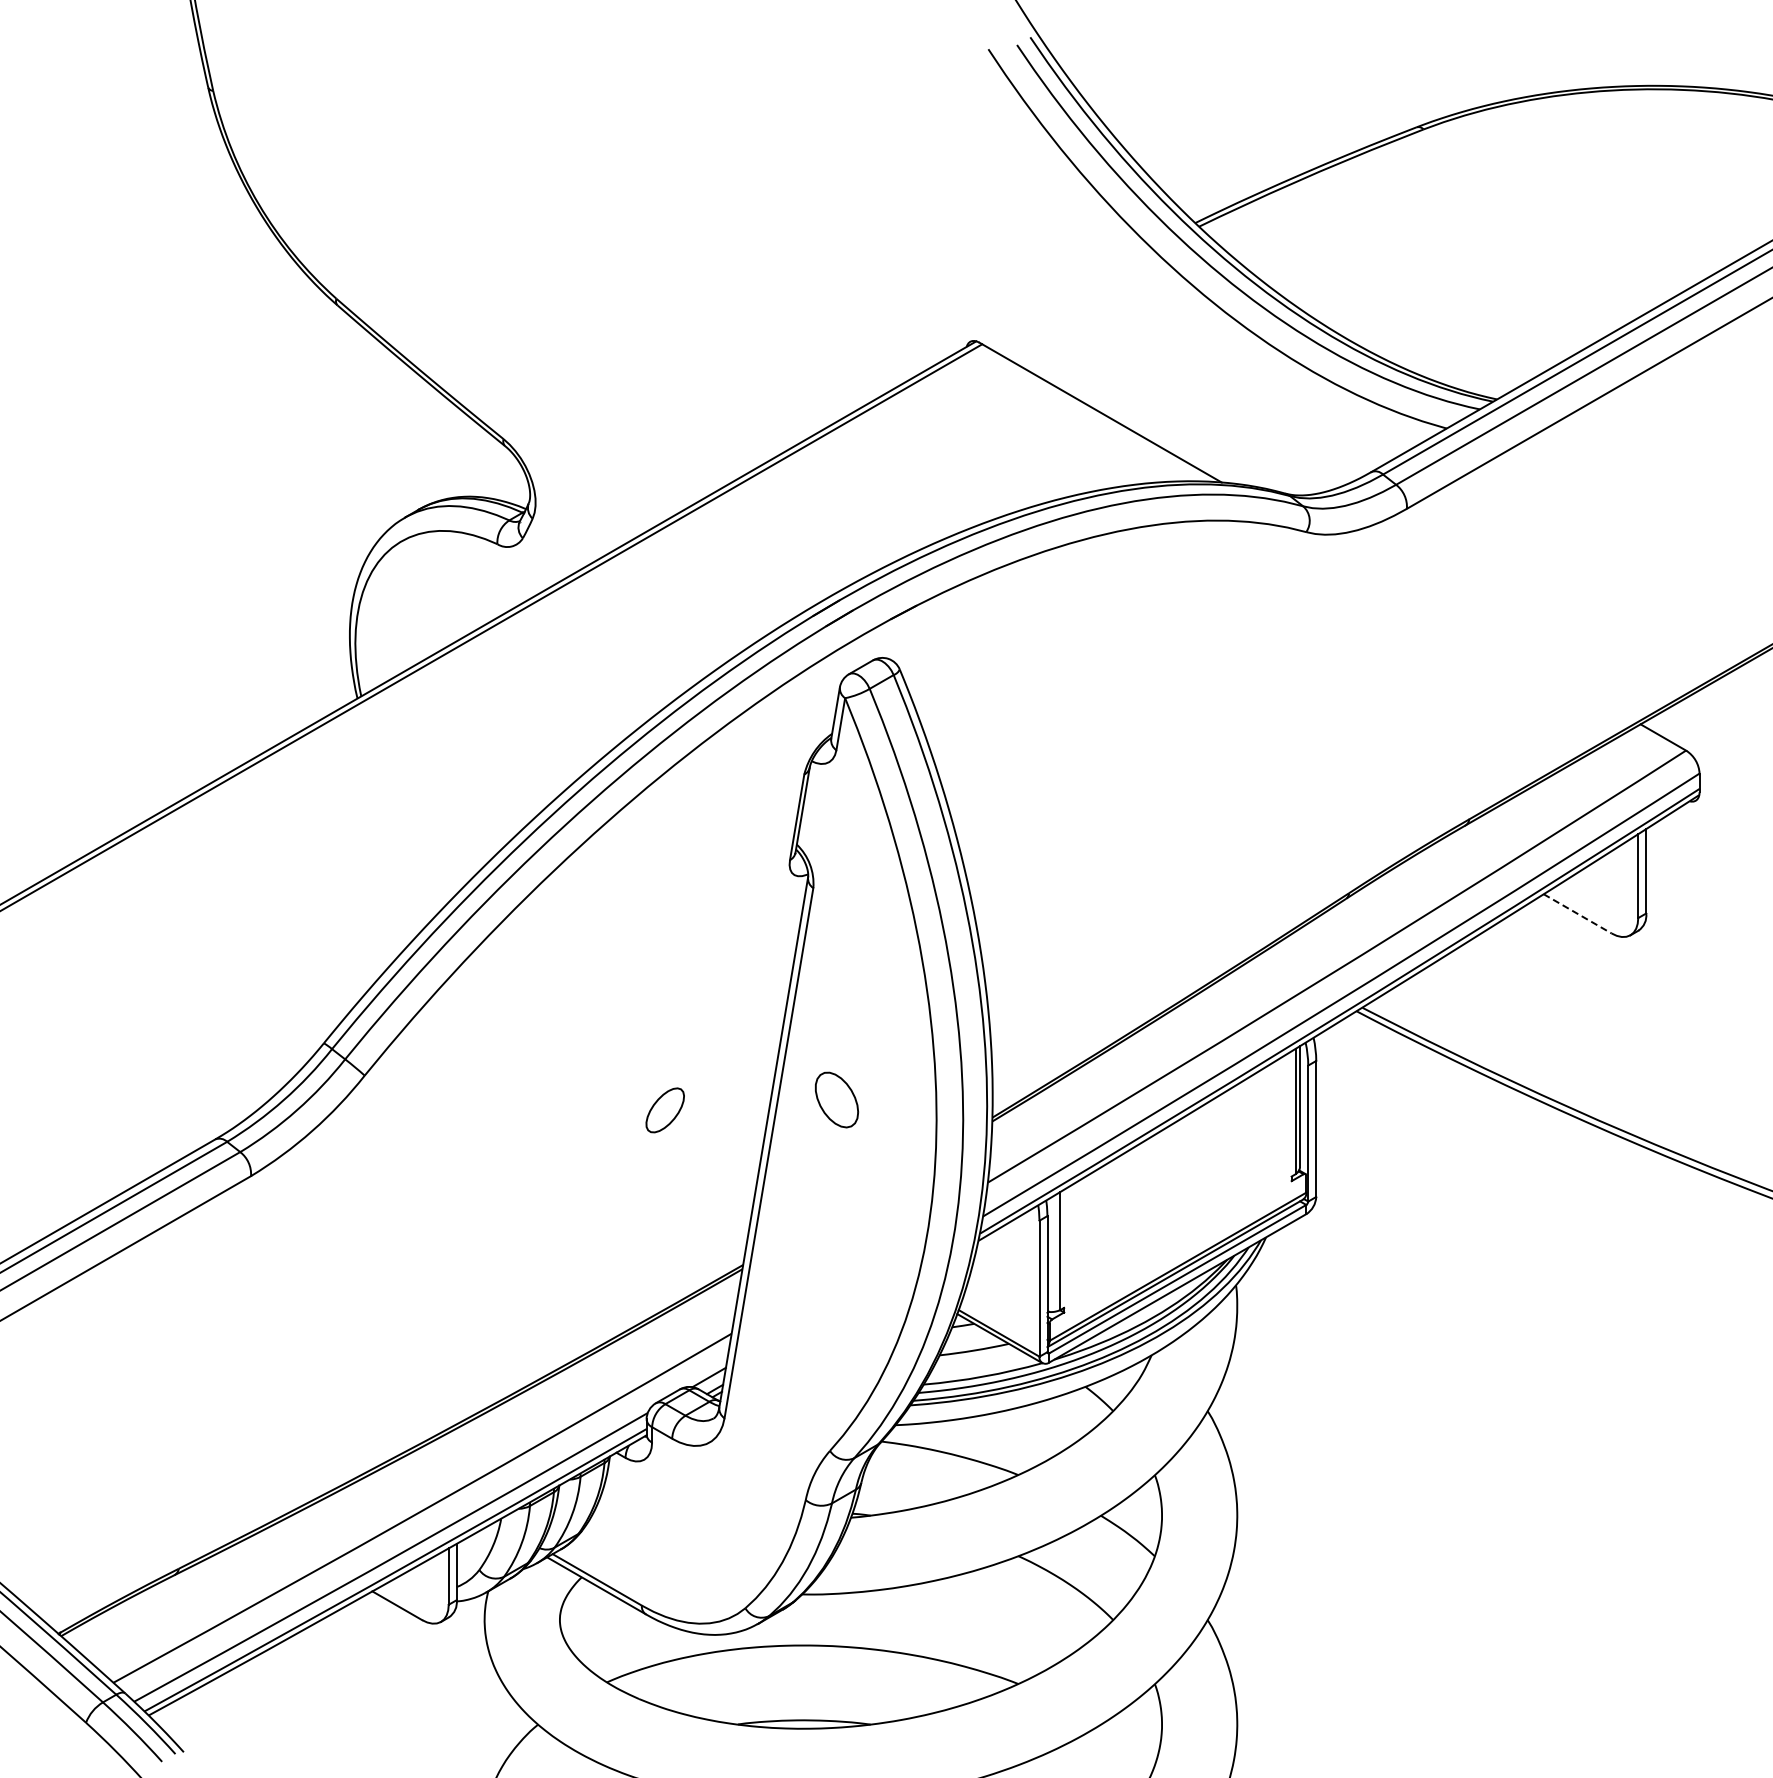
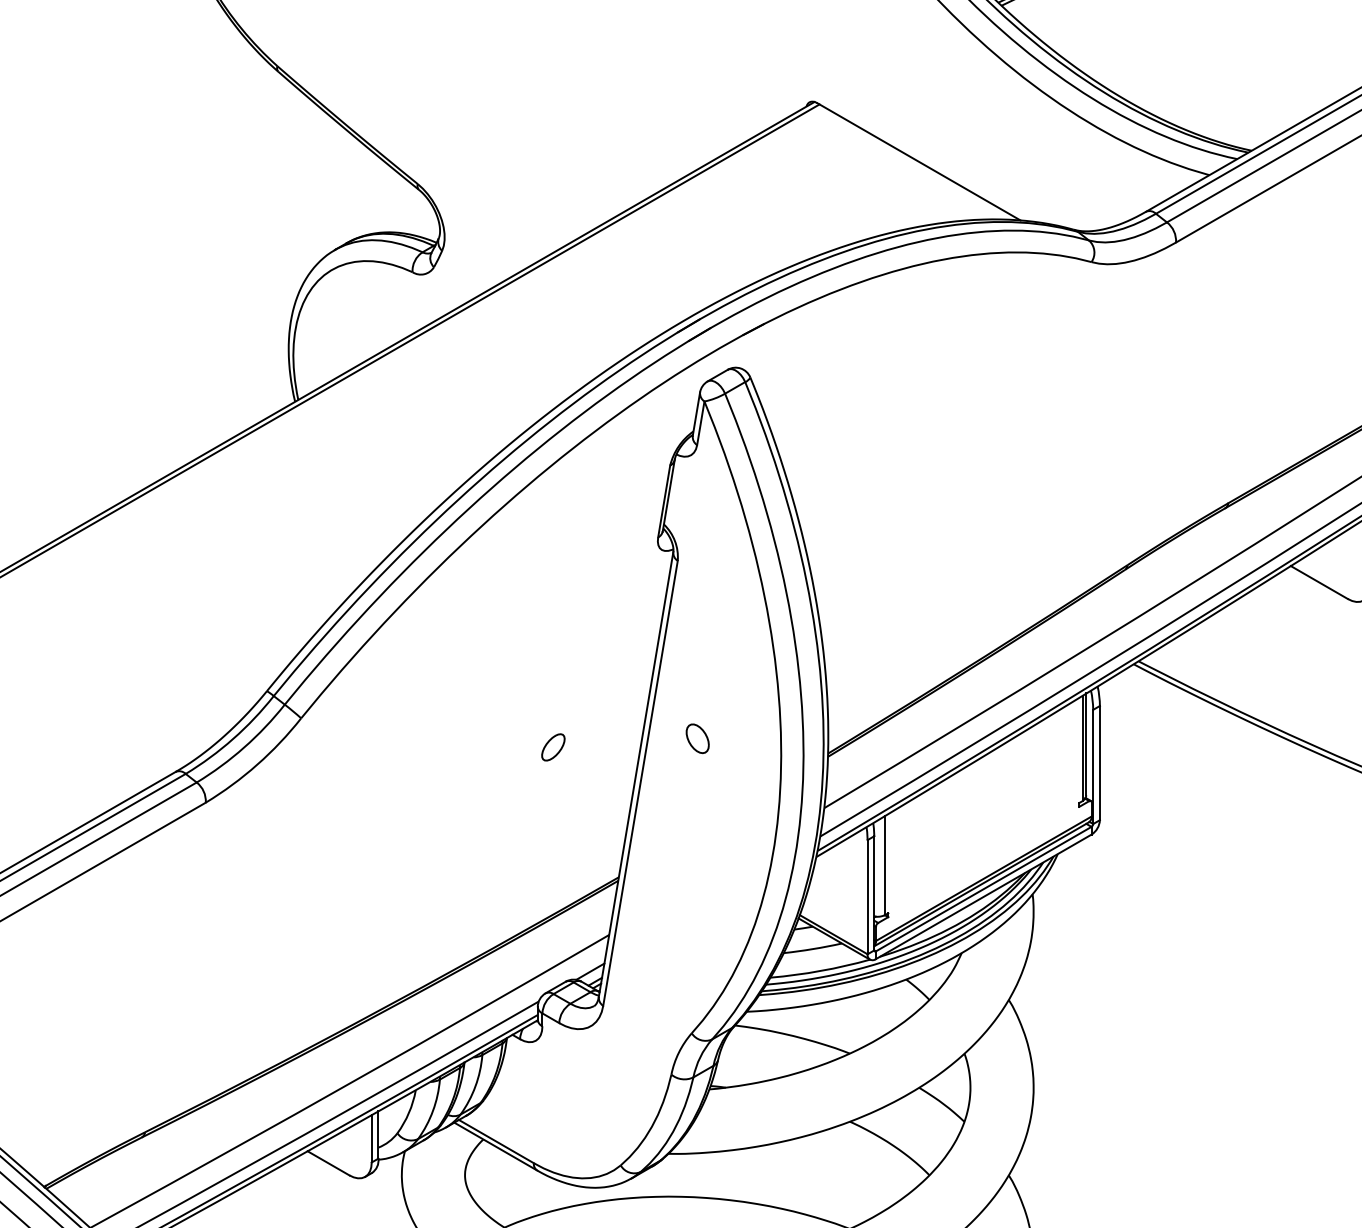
line: (1578, 914) -> (1320, 583), dashed -> solid
part: (837, 1099) -> (698, 738), size x0.62
part: (664, 1109) -> (552, 746), size x0.71

